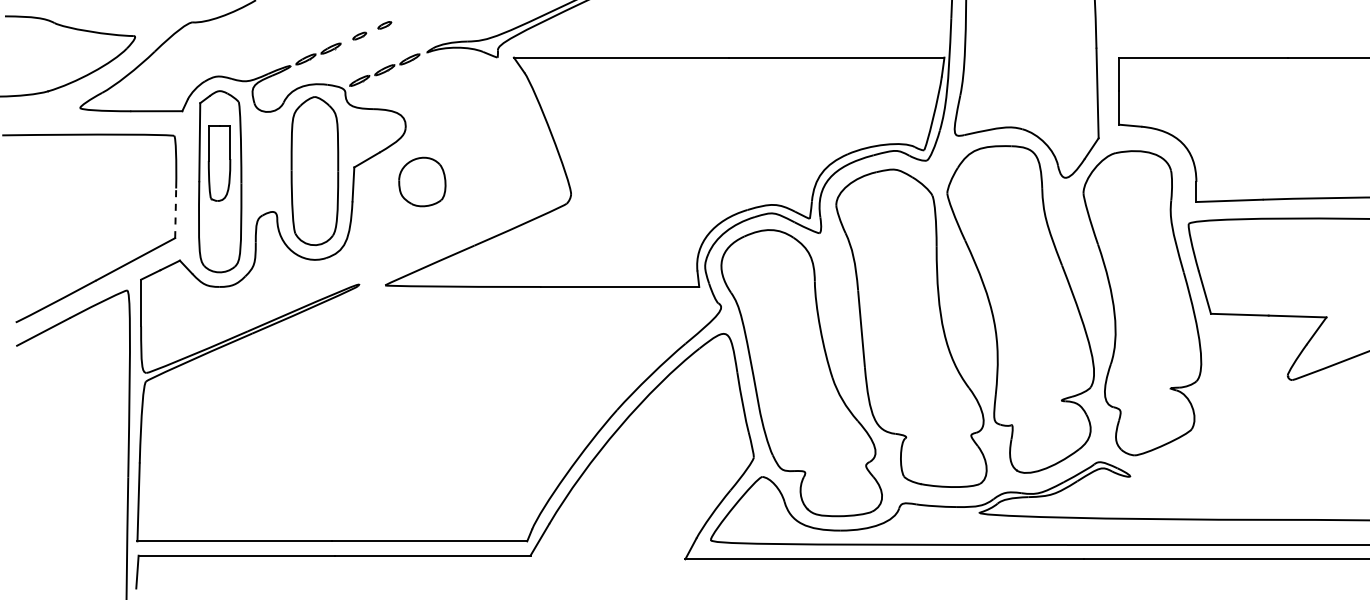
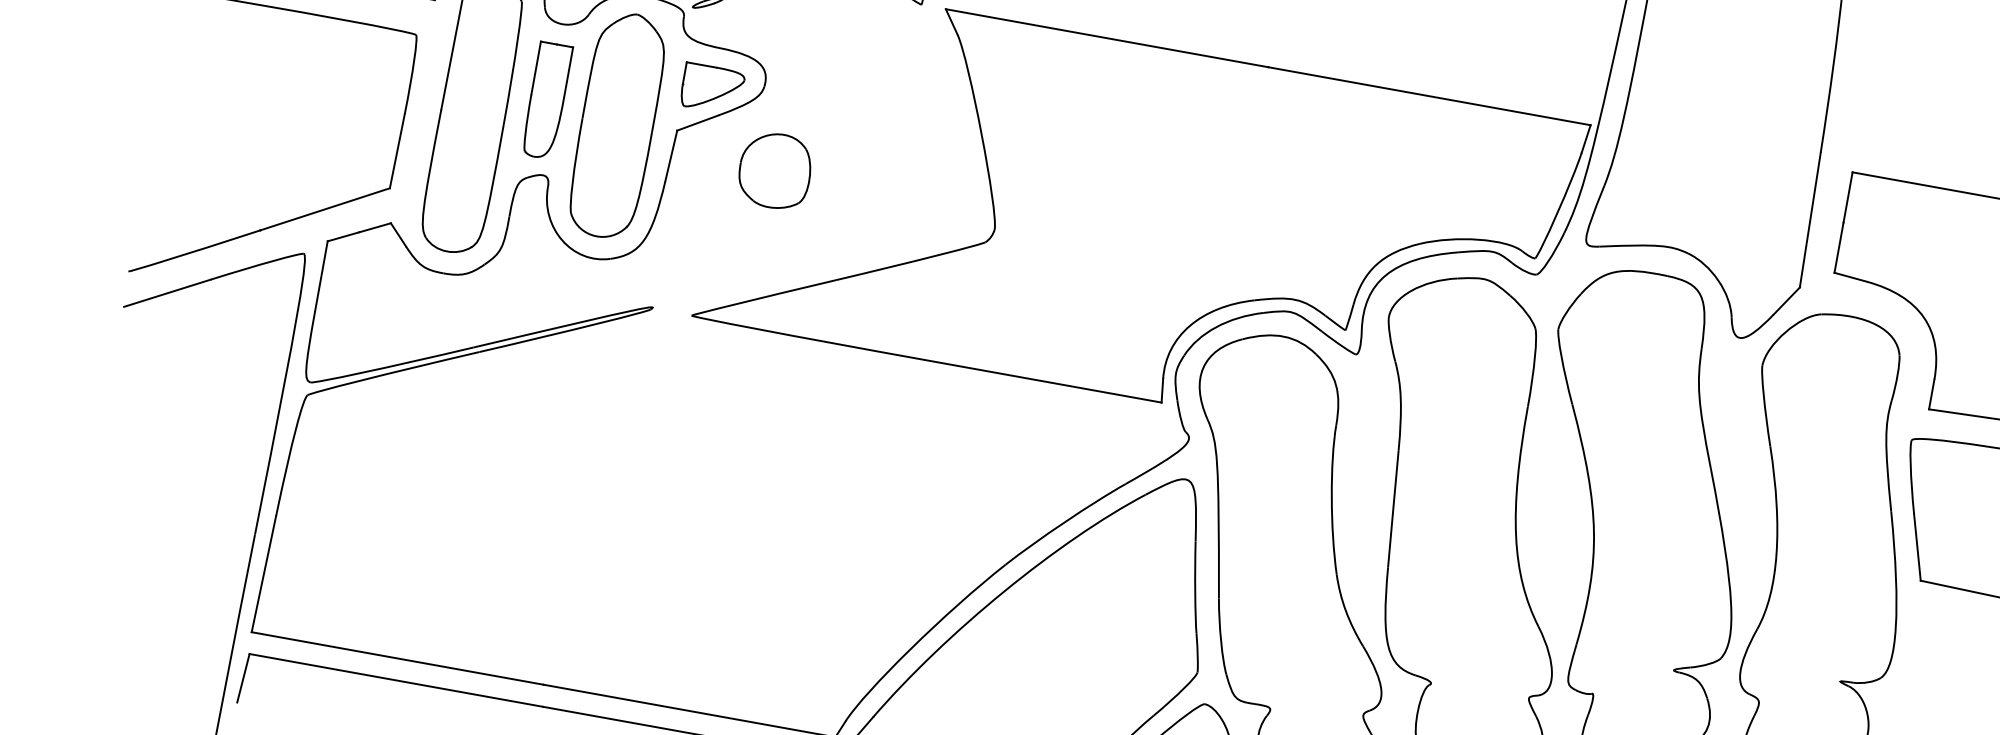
part: (371, 136) -> (711, 88), added
part: (219, 163) -> (546, 101), moved
line: (175, 213) -> (397, 151), dashed -> solid

